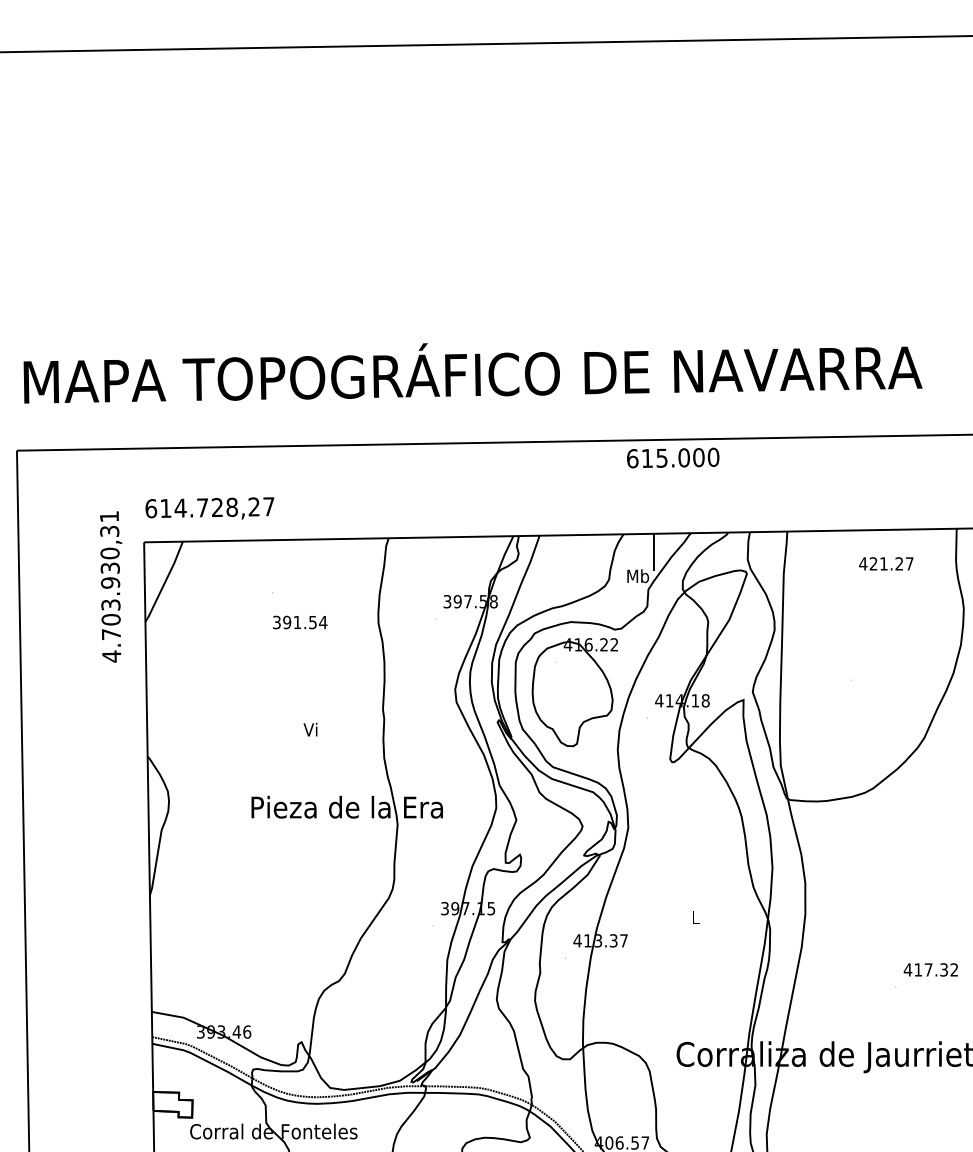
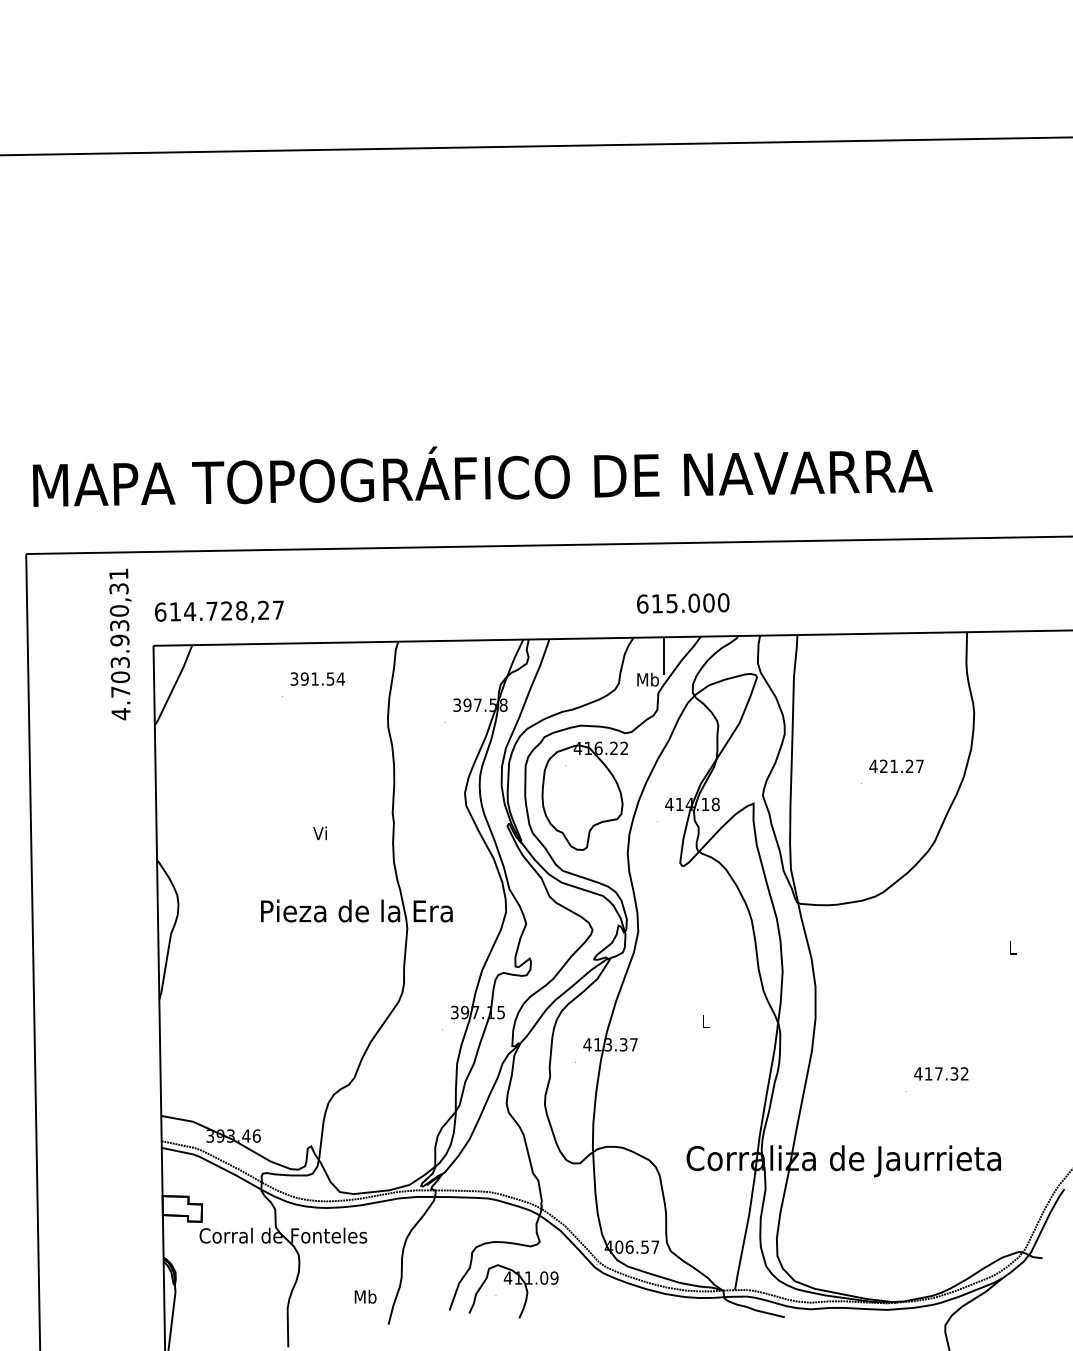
text: (673, 458) -> (683, 603), moved
text: (886, 563) -> (896, 765), moved
text: (111, 586) -> (120, 644), moved
text: (299, 621) -> (317, 678), moved

